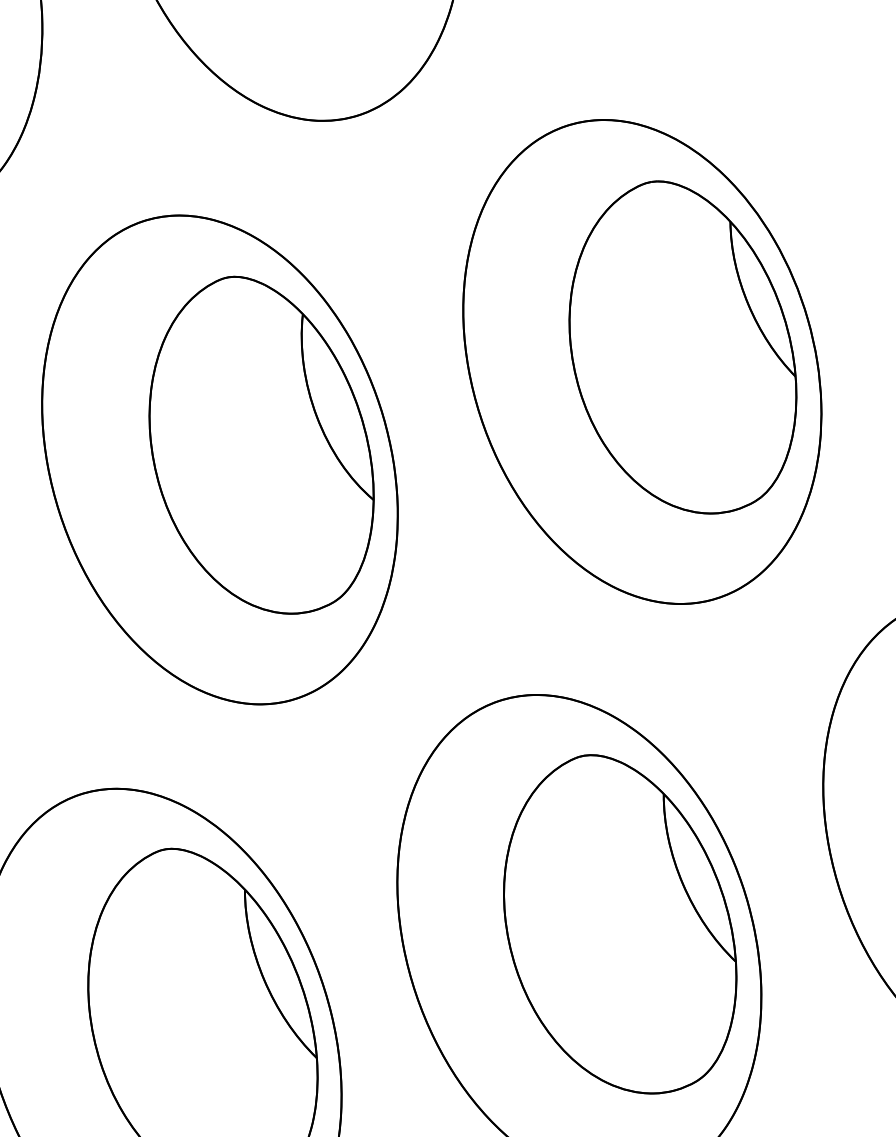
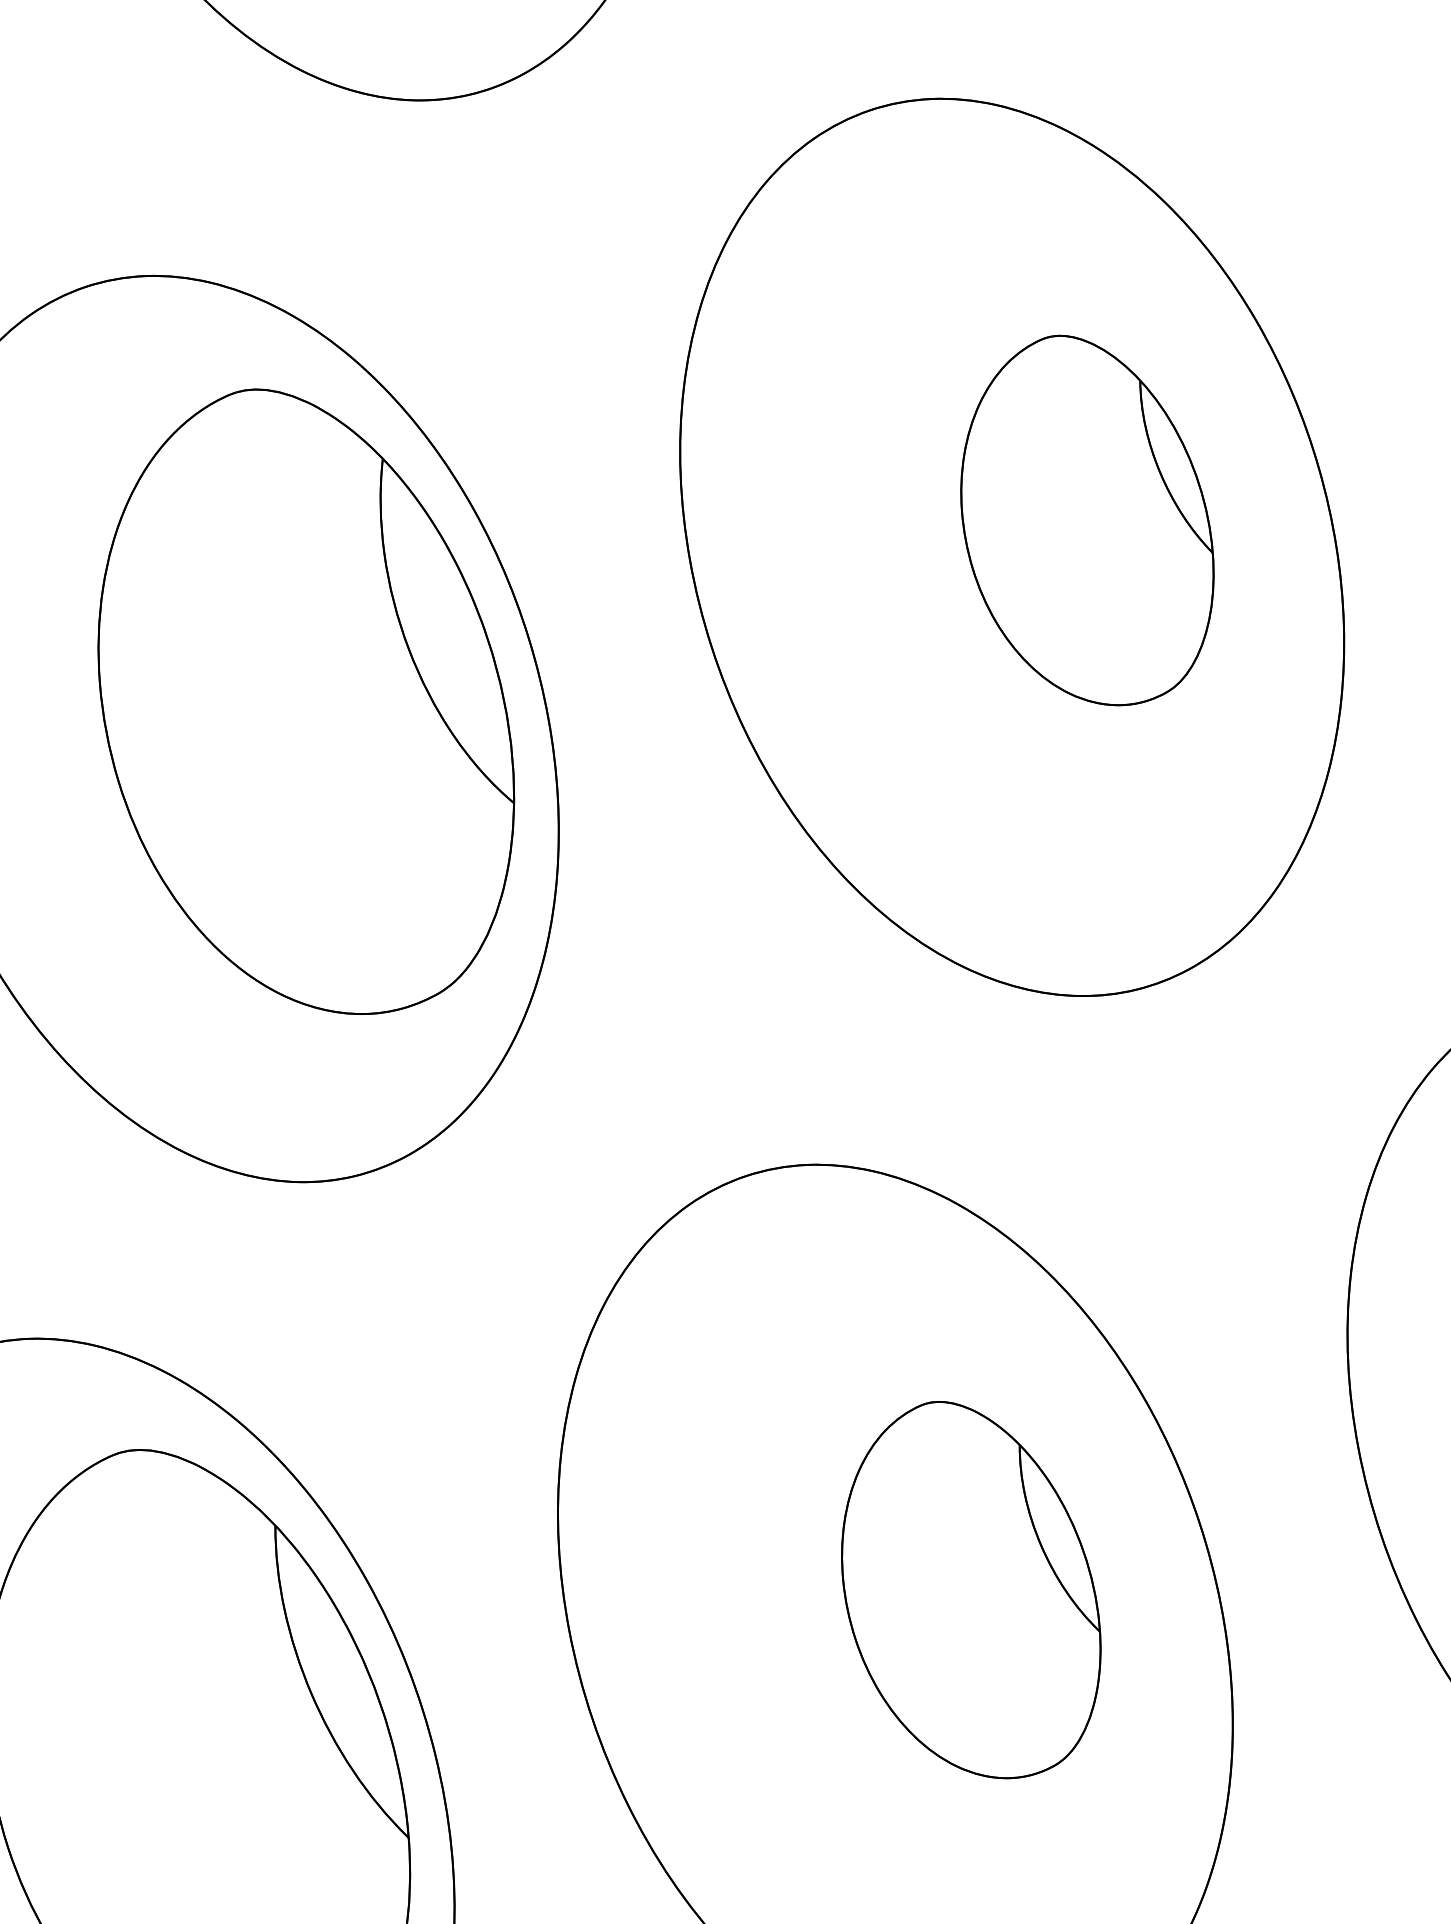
part: (682, 347) -> (1086, 520), size x0.6
part: (620, 924) -> (971, 1590), size x0.6

